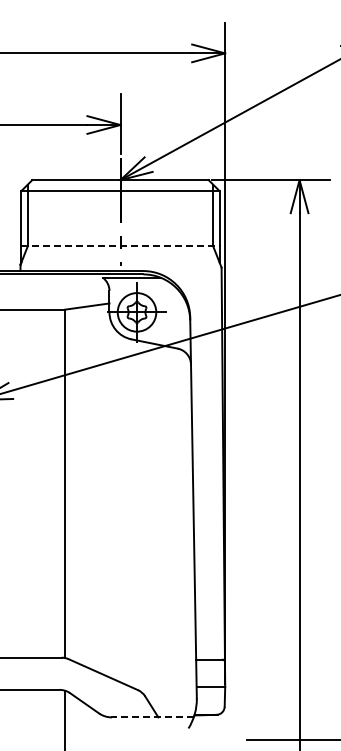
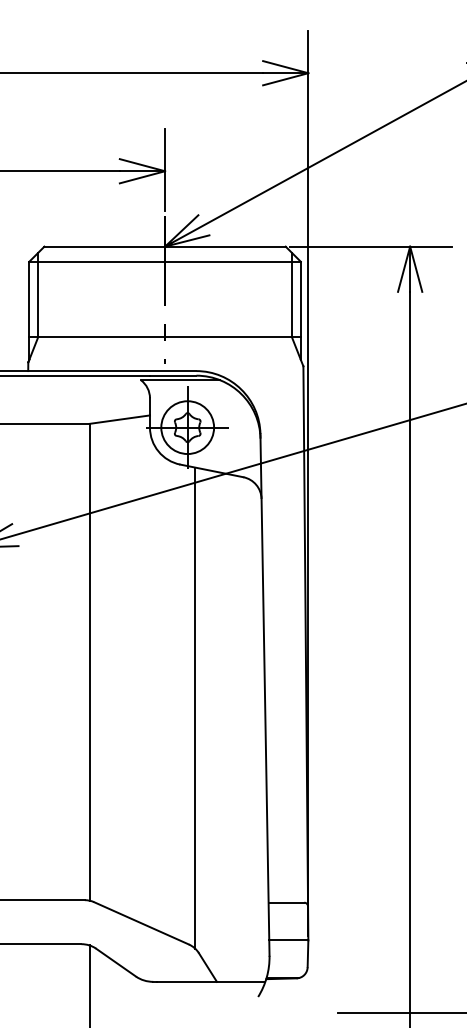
line: (121, 246) -> (166, 337), dashed -> solid
line: (142, 517) -> (195, 708), added
line: (153, 717) -> (210, 981), dashed -> solid

